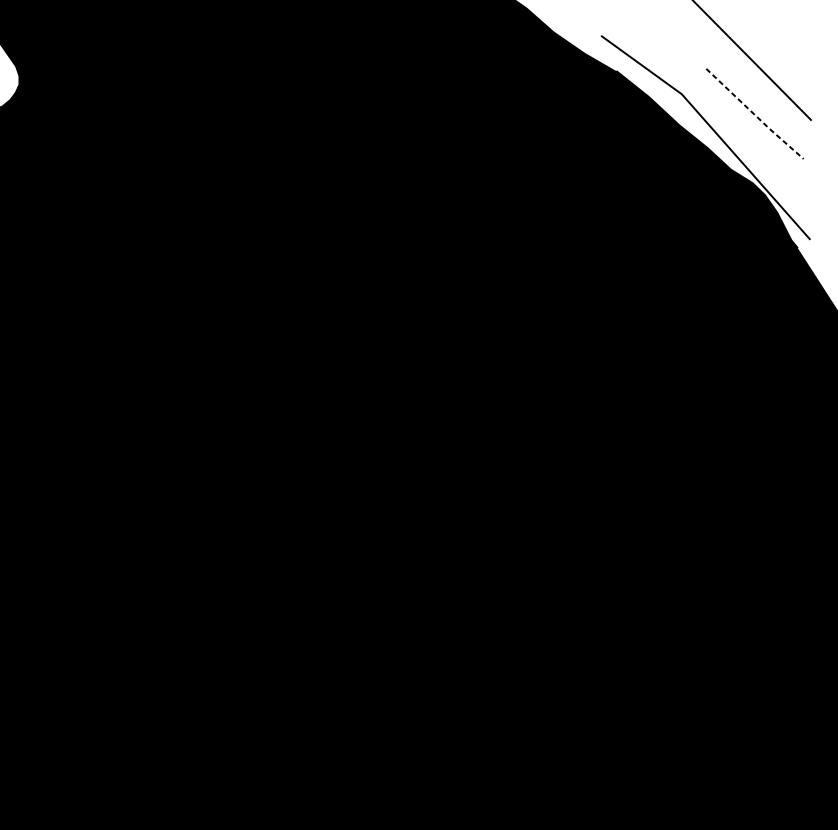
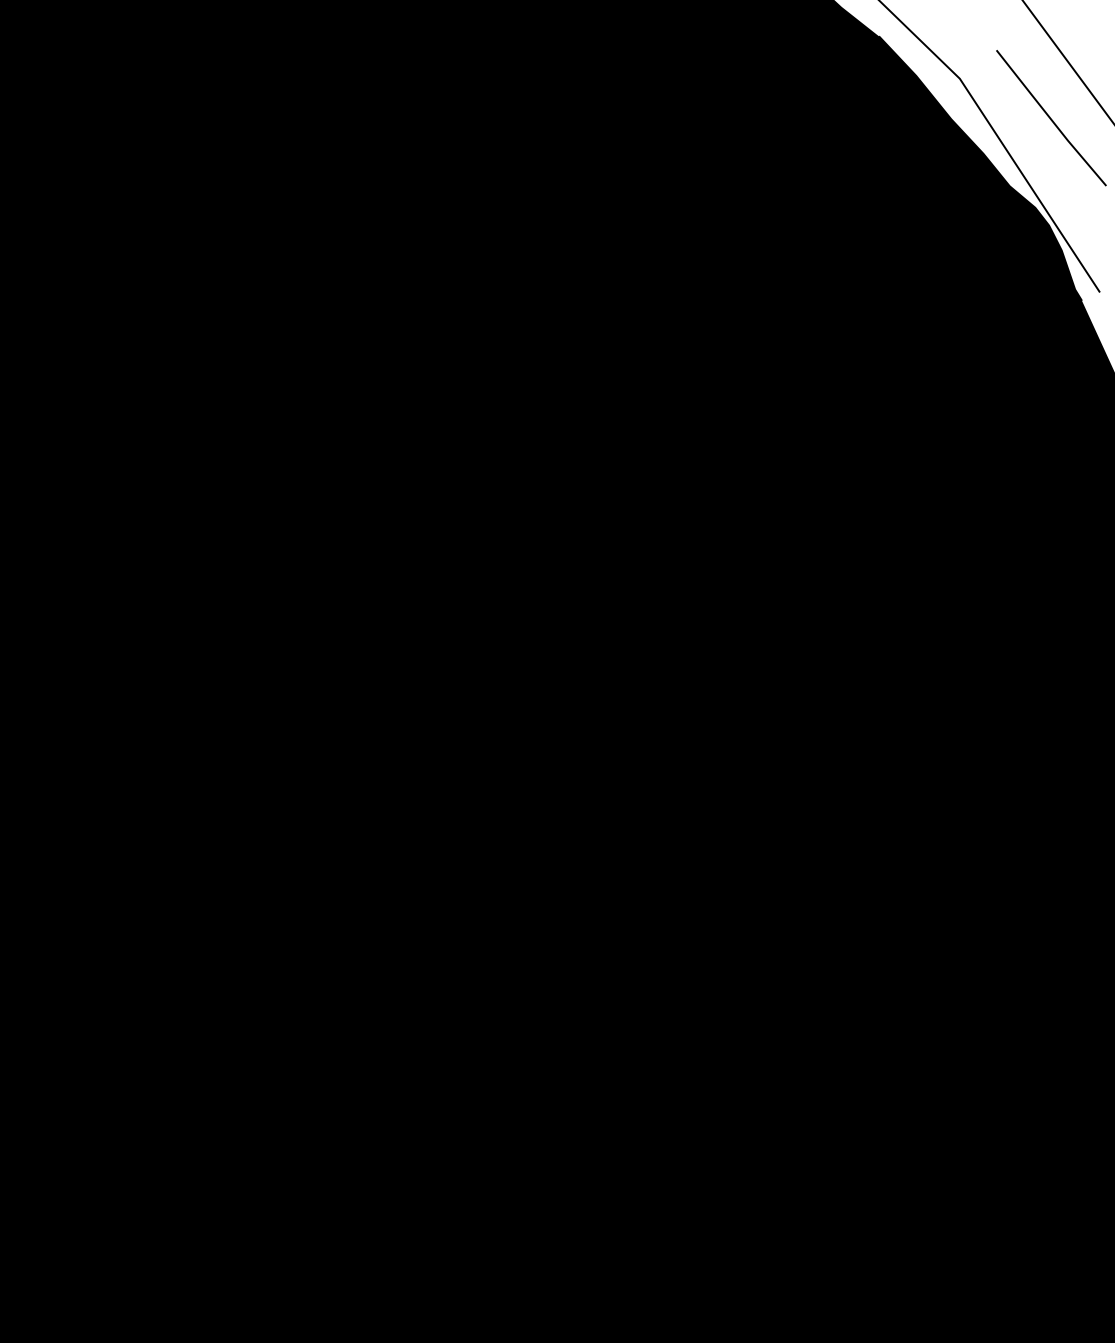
line: (754, 115) -> (1050, 119), dashed -> solid

